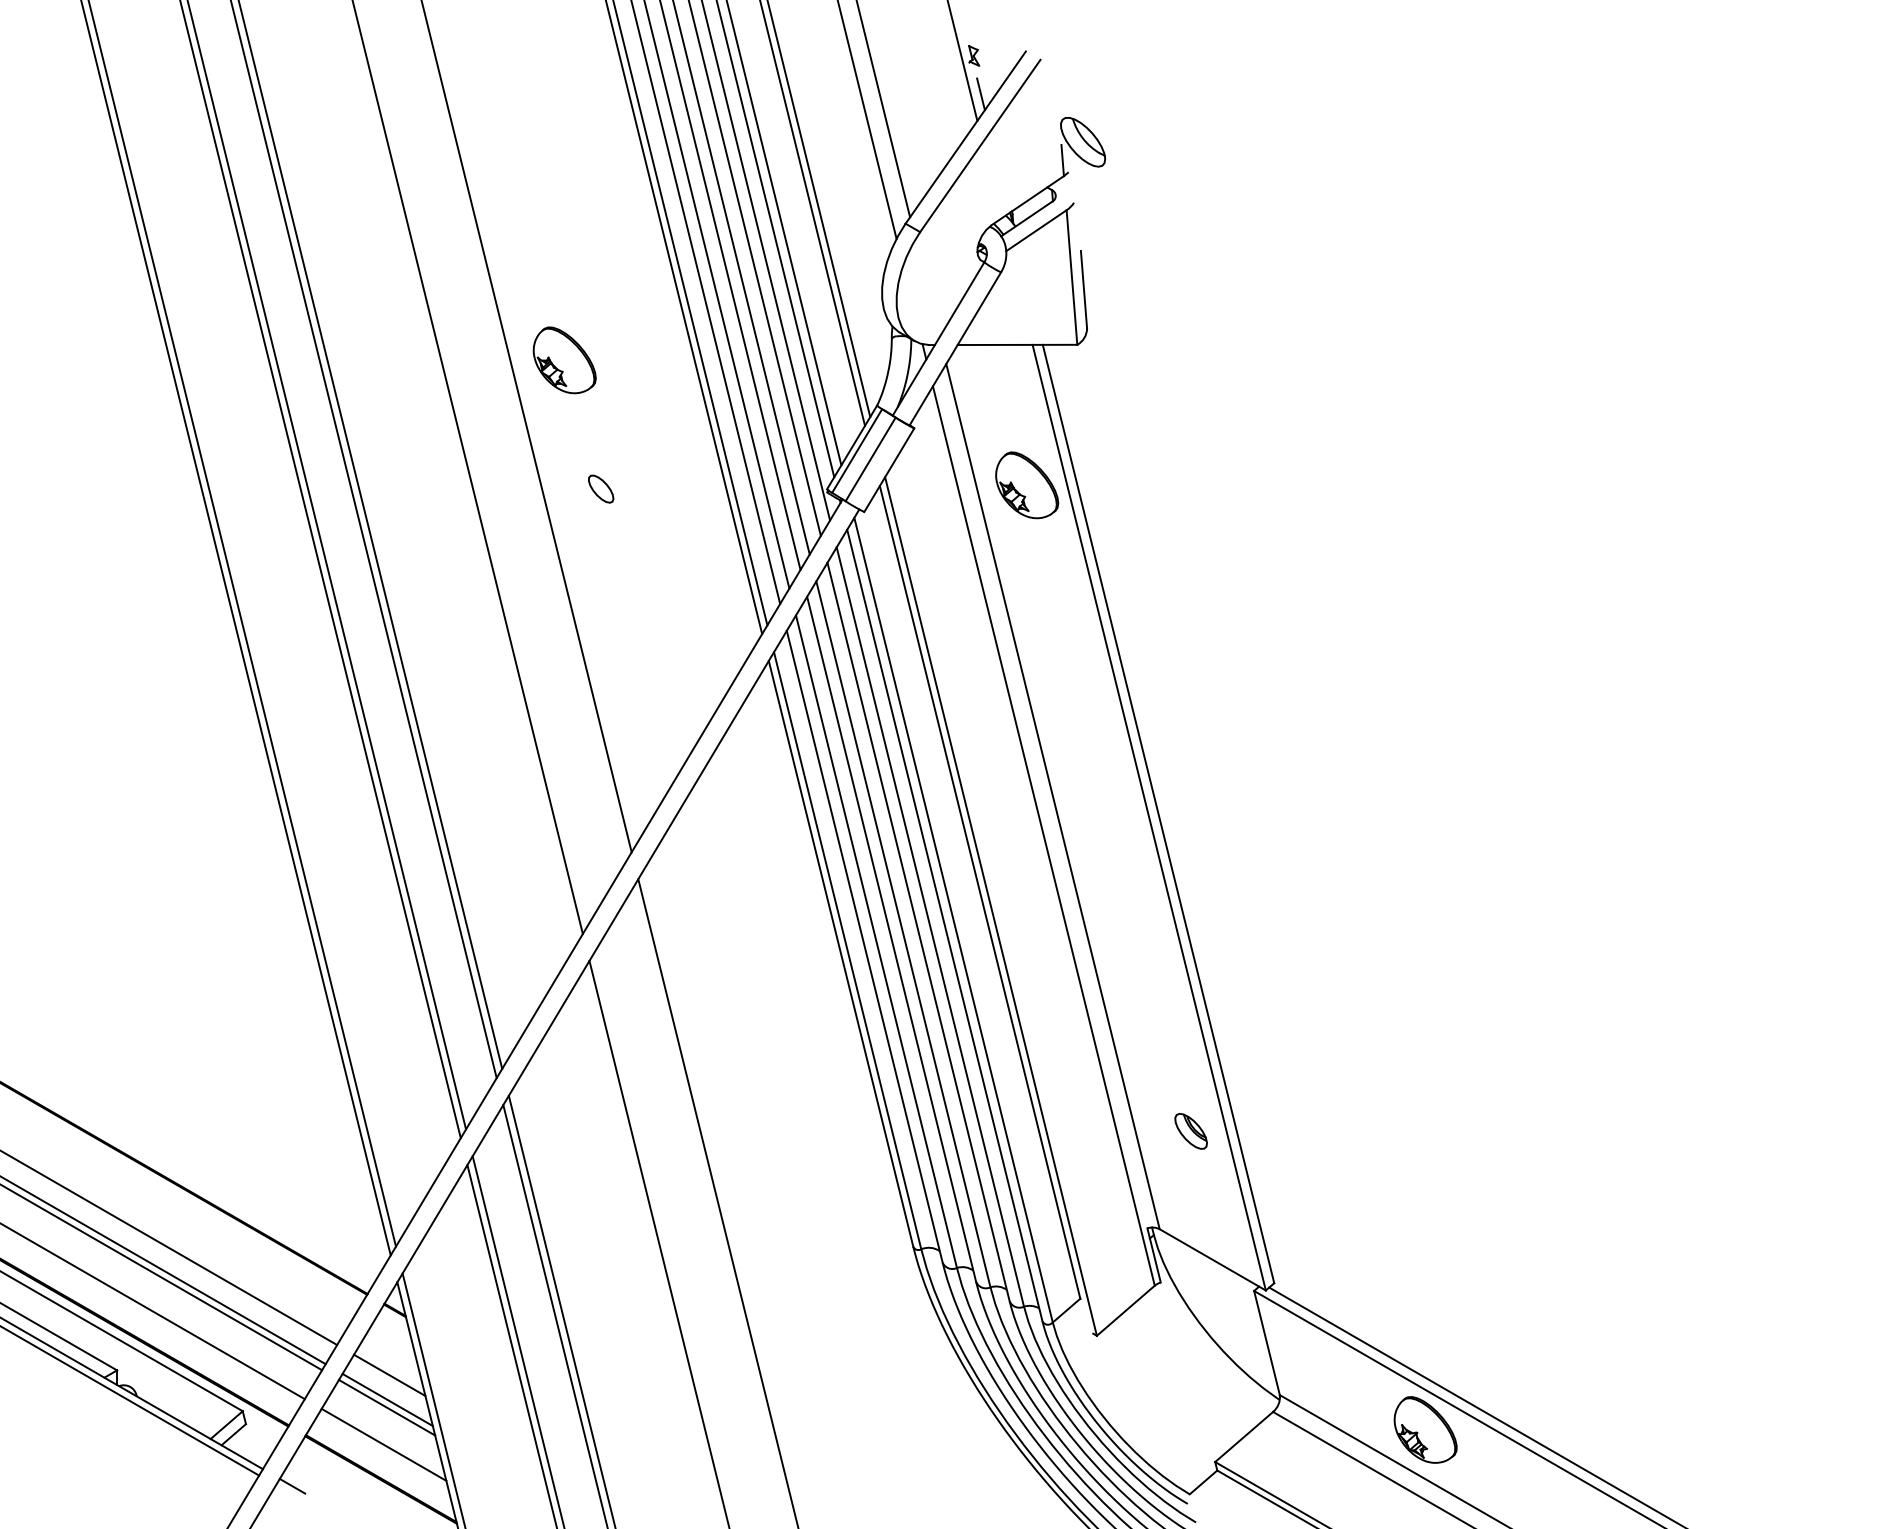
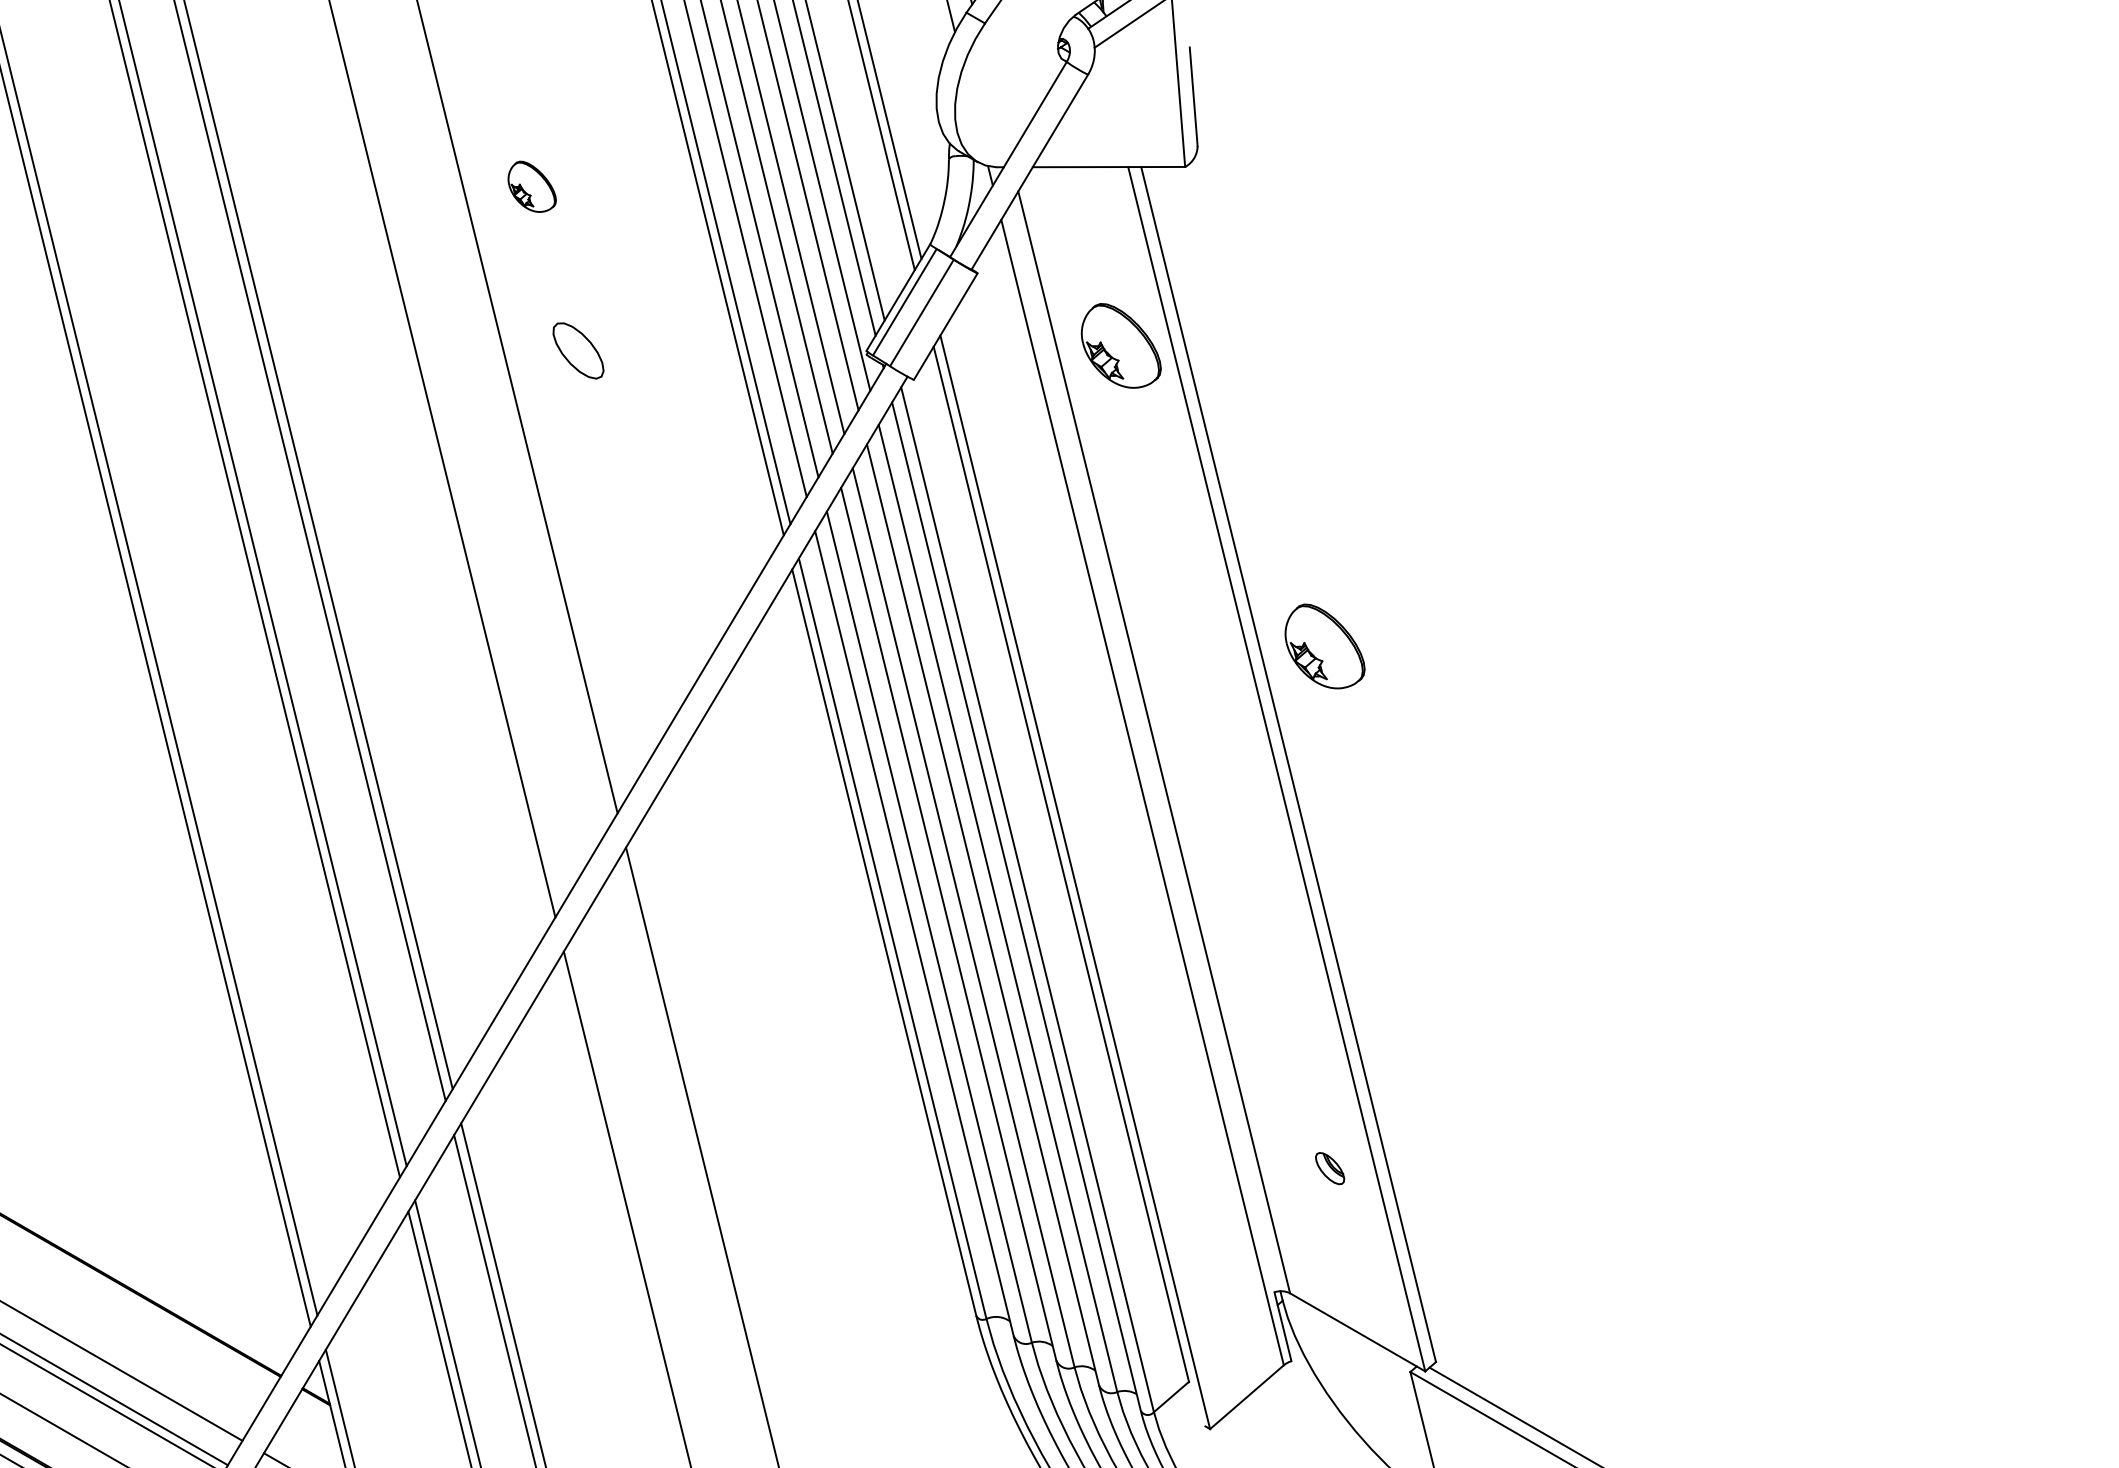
part: (564, 360) -> (532, 186), size x0.6
part: (601, 488) -> (579, 349), size x1.6
part: (1187, 721) -> (1325, 646), added
part: (1190, 1130) -> (1329, 1167), size x0.7

